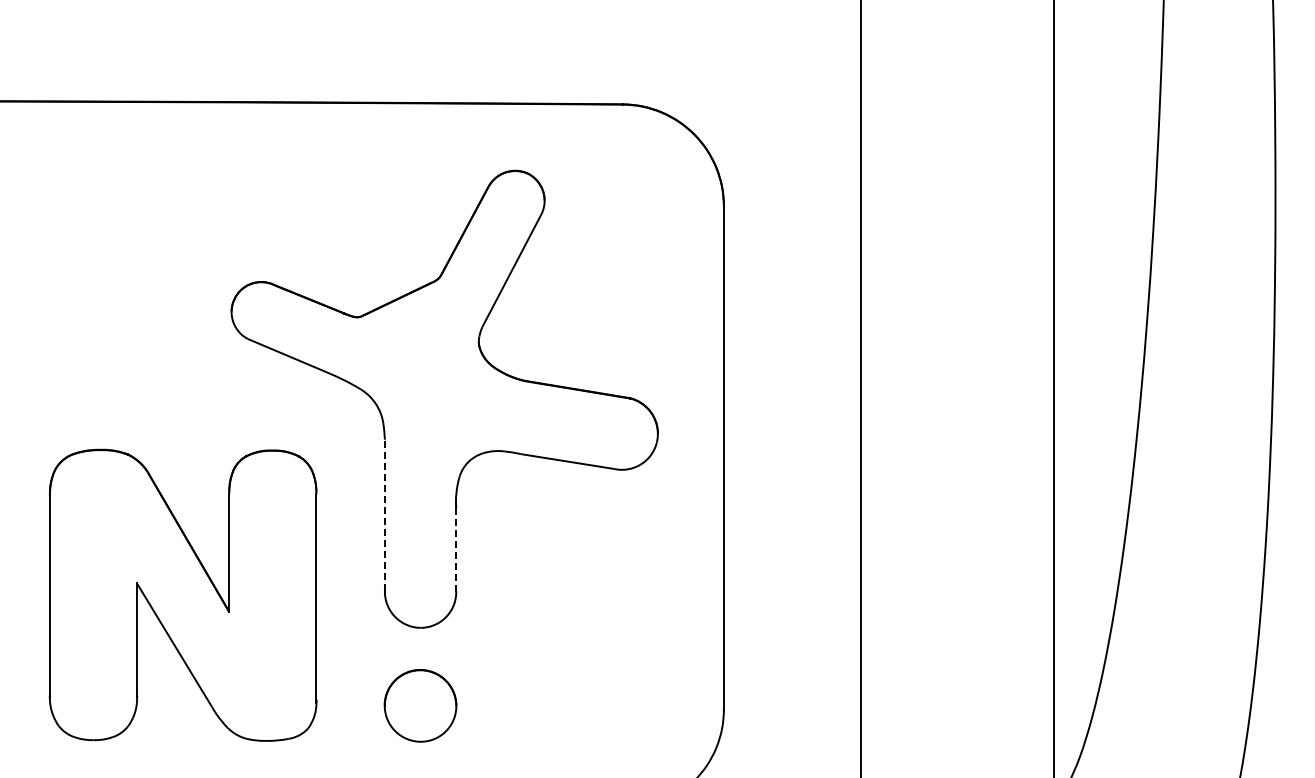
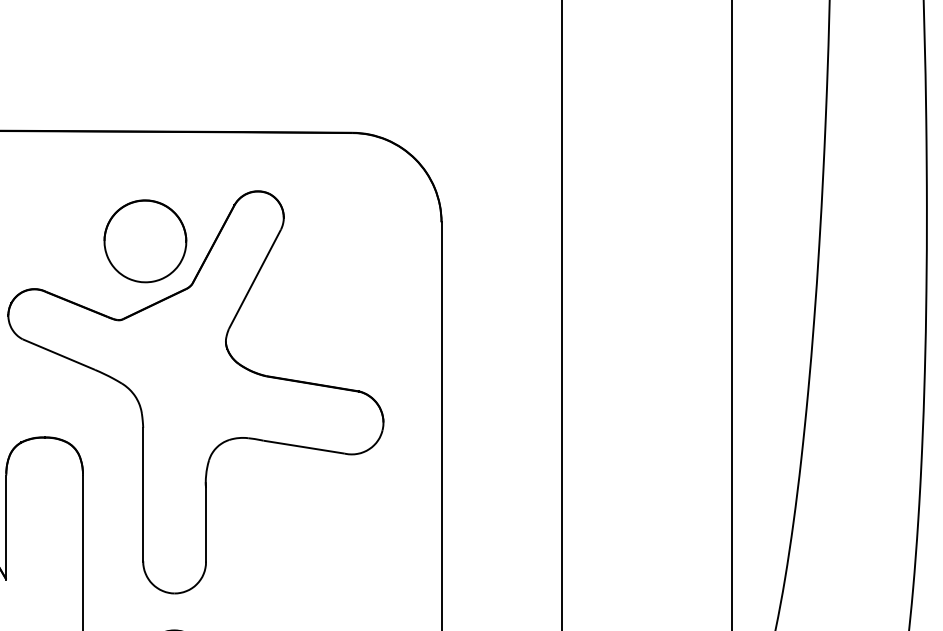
part: (387, 227) -> (145, 241), added
line: (384, 515) -> (142, 494), dashed -> solid
line: (456, 550) -> (206, 525), dashed -> solid

